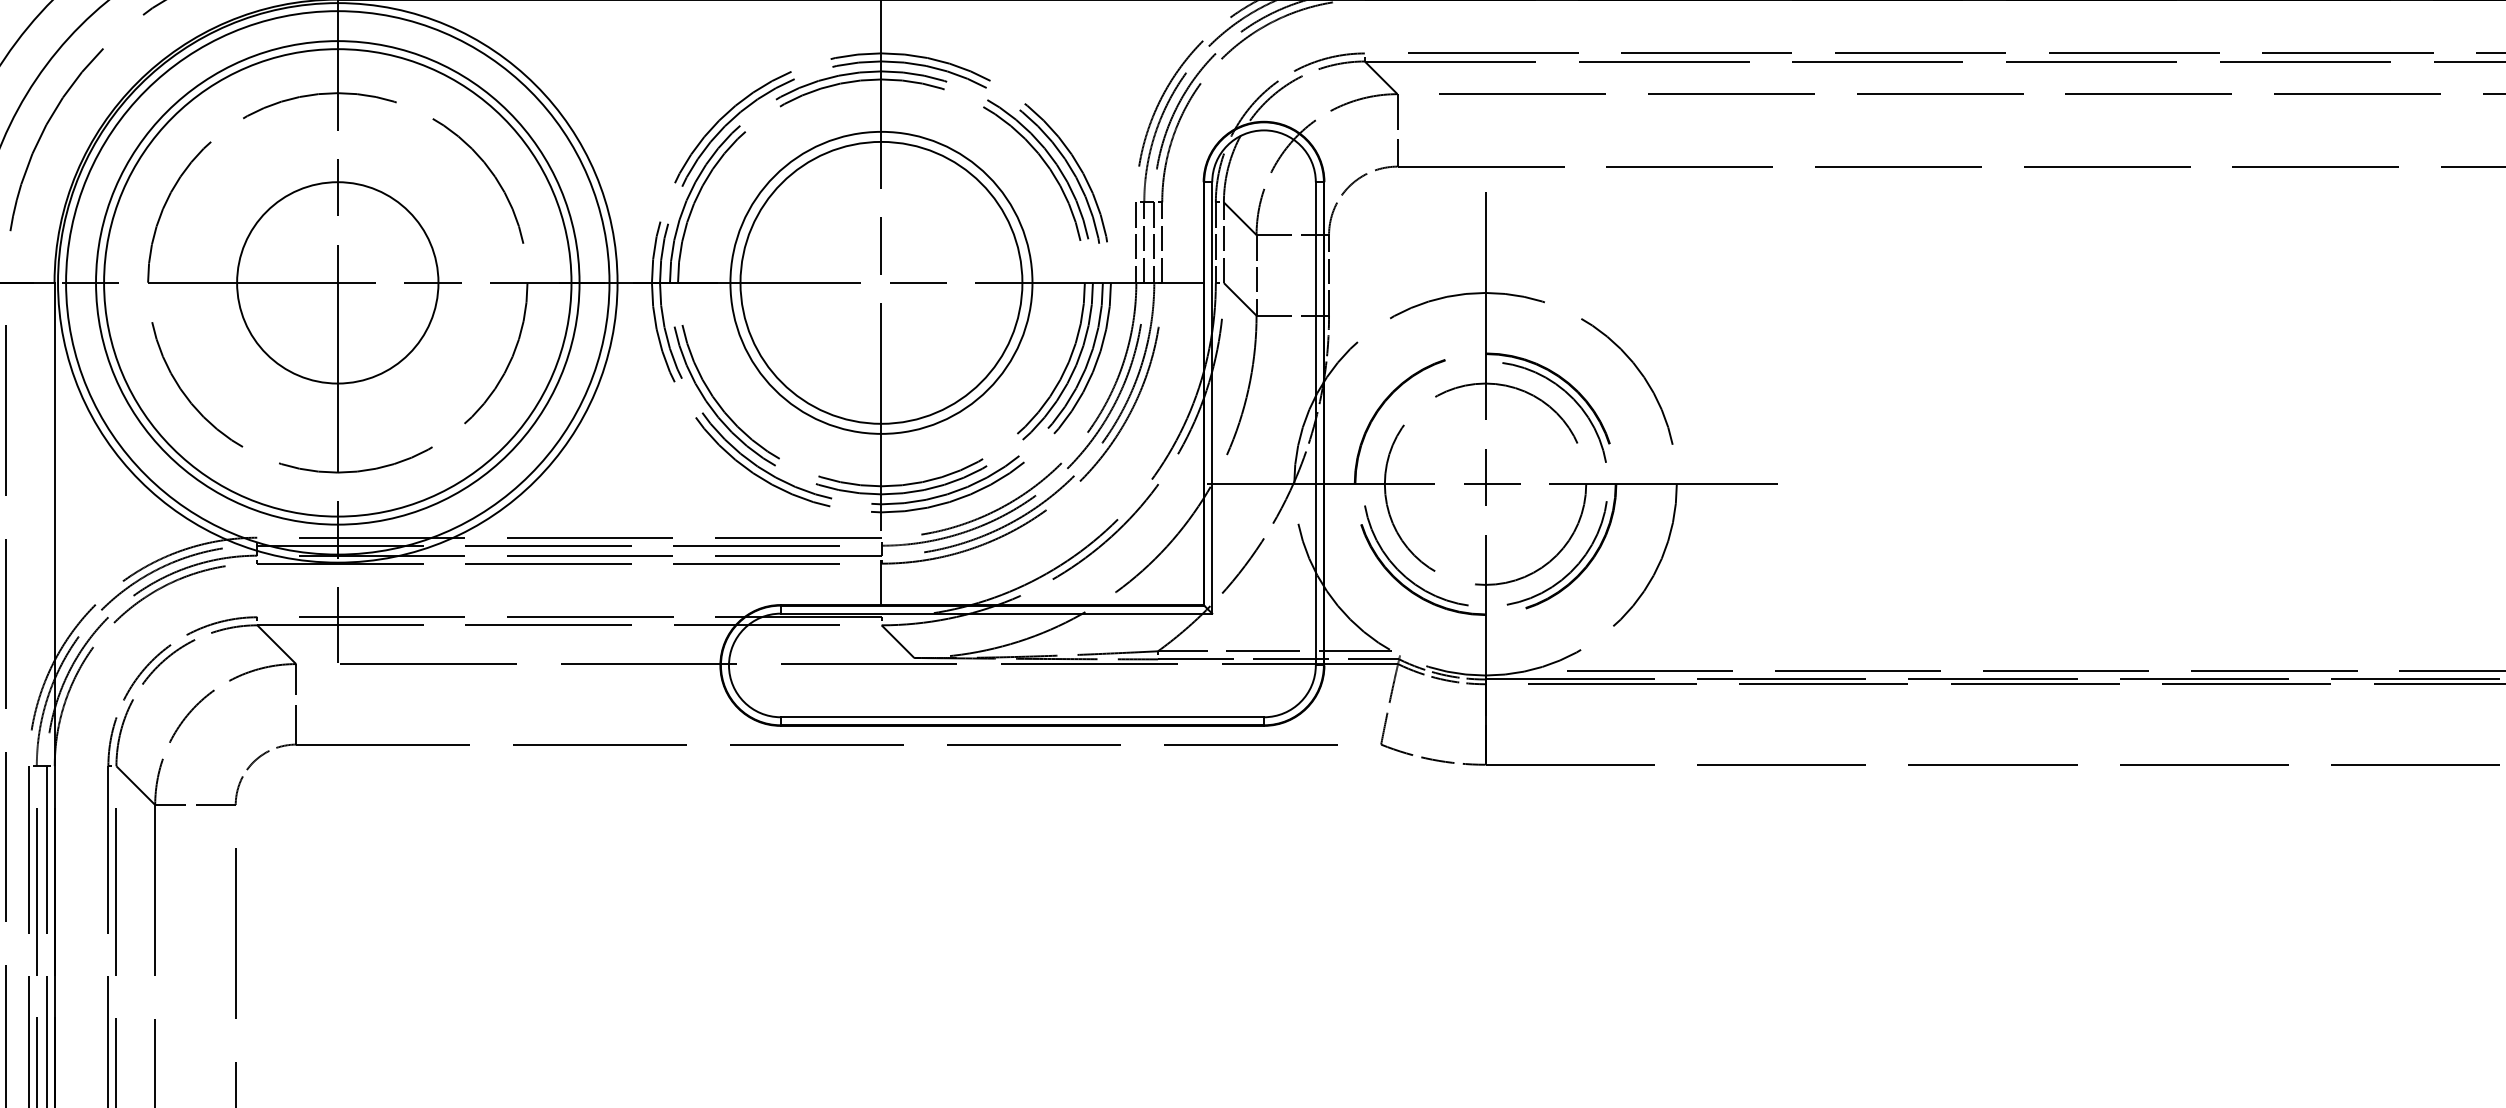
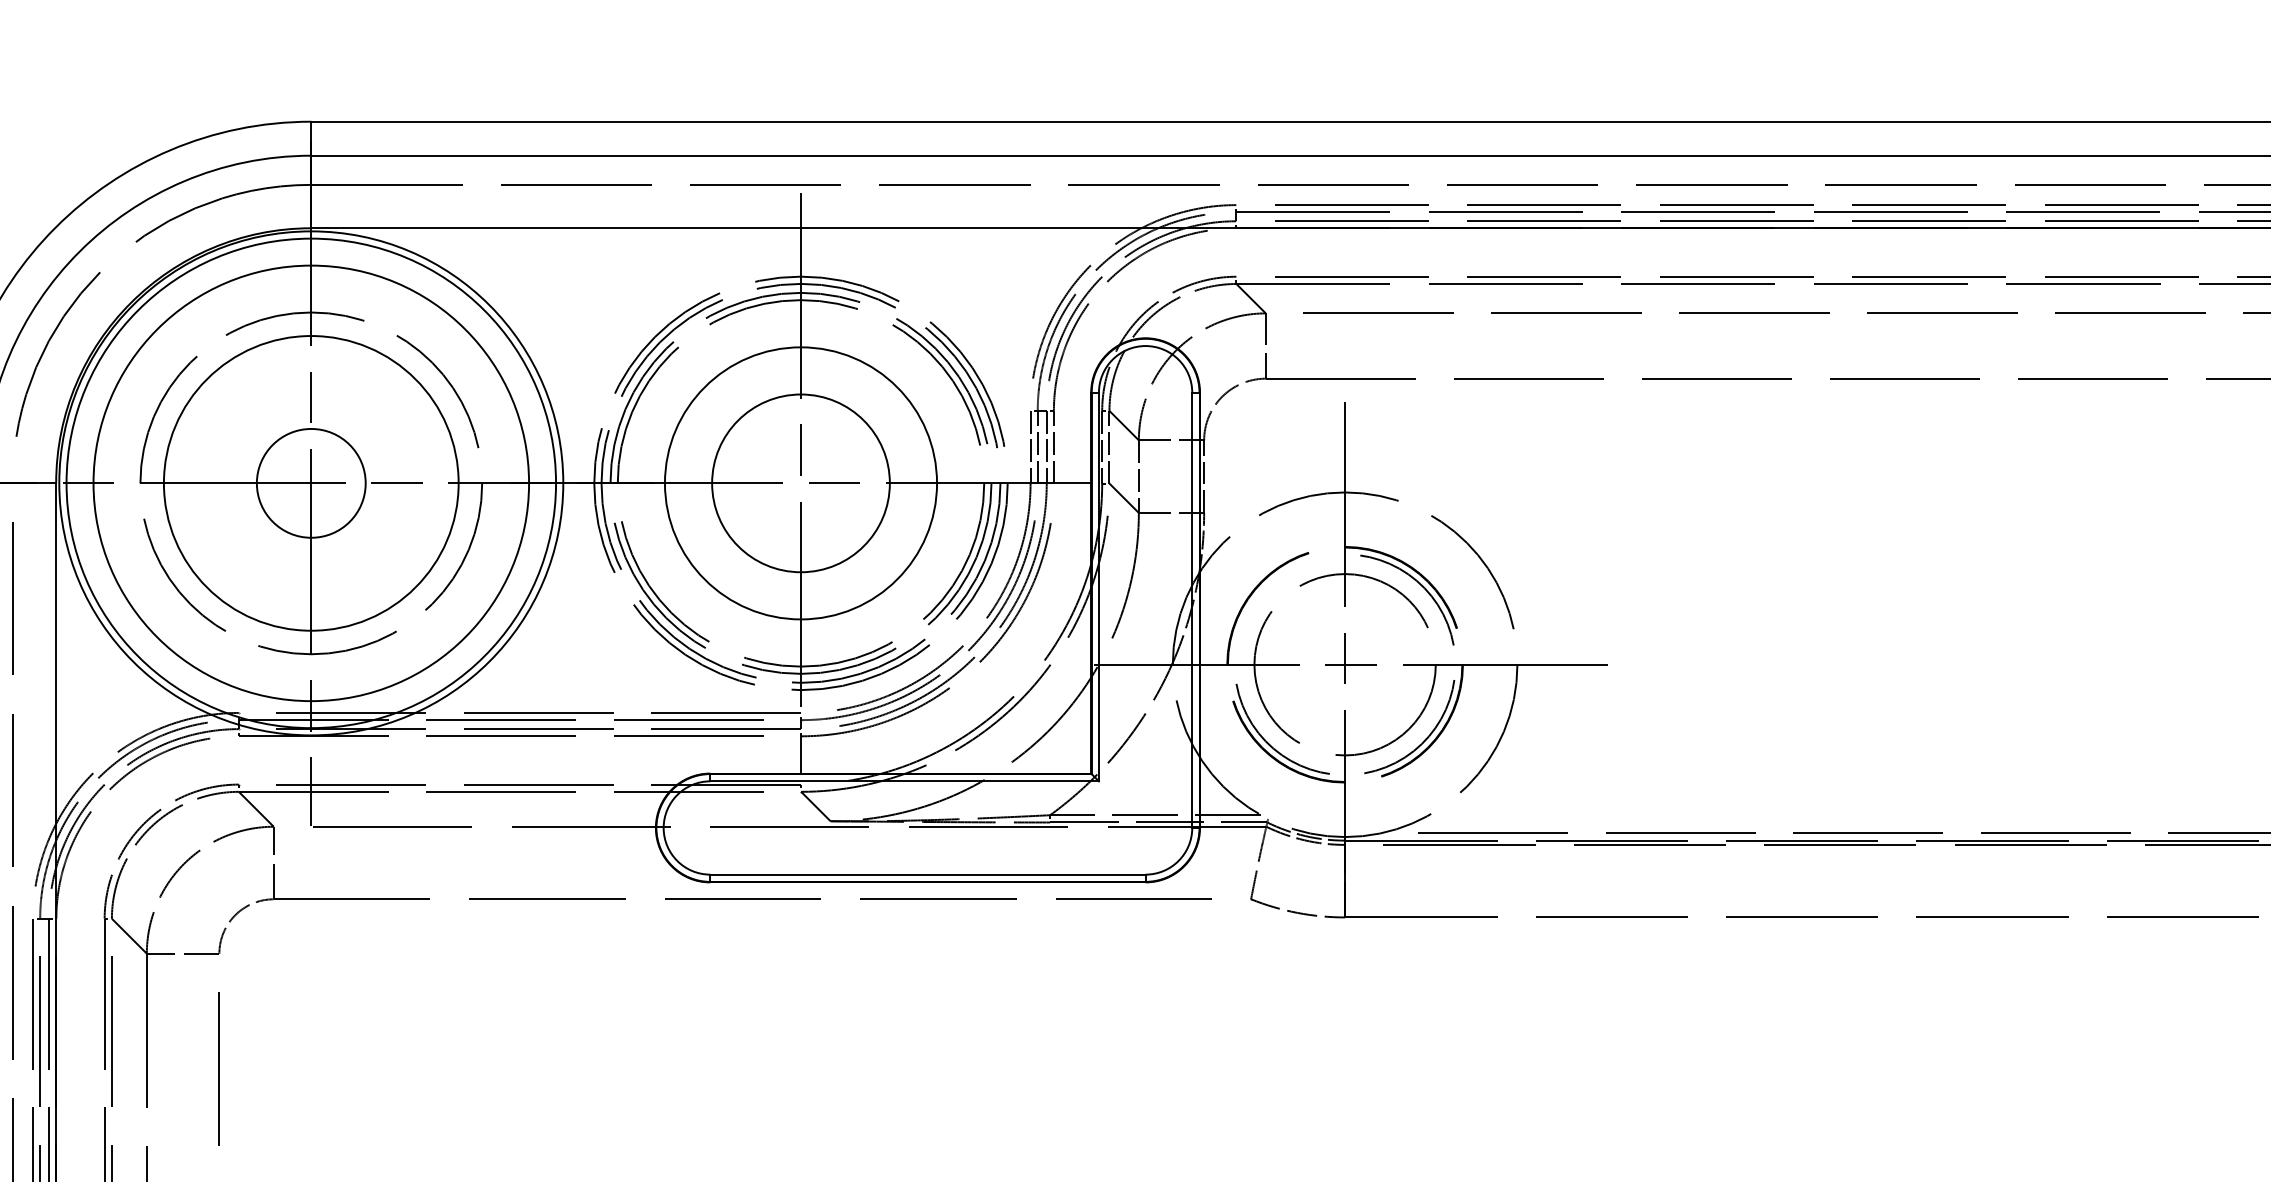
circle: (336, 281) -> (310, 482), size x0.7
circle: (336, 283) -> (310, 483), size x0.6
circle: (880, 283) -> (800, 483), size x0.7

